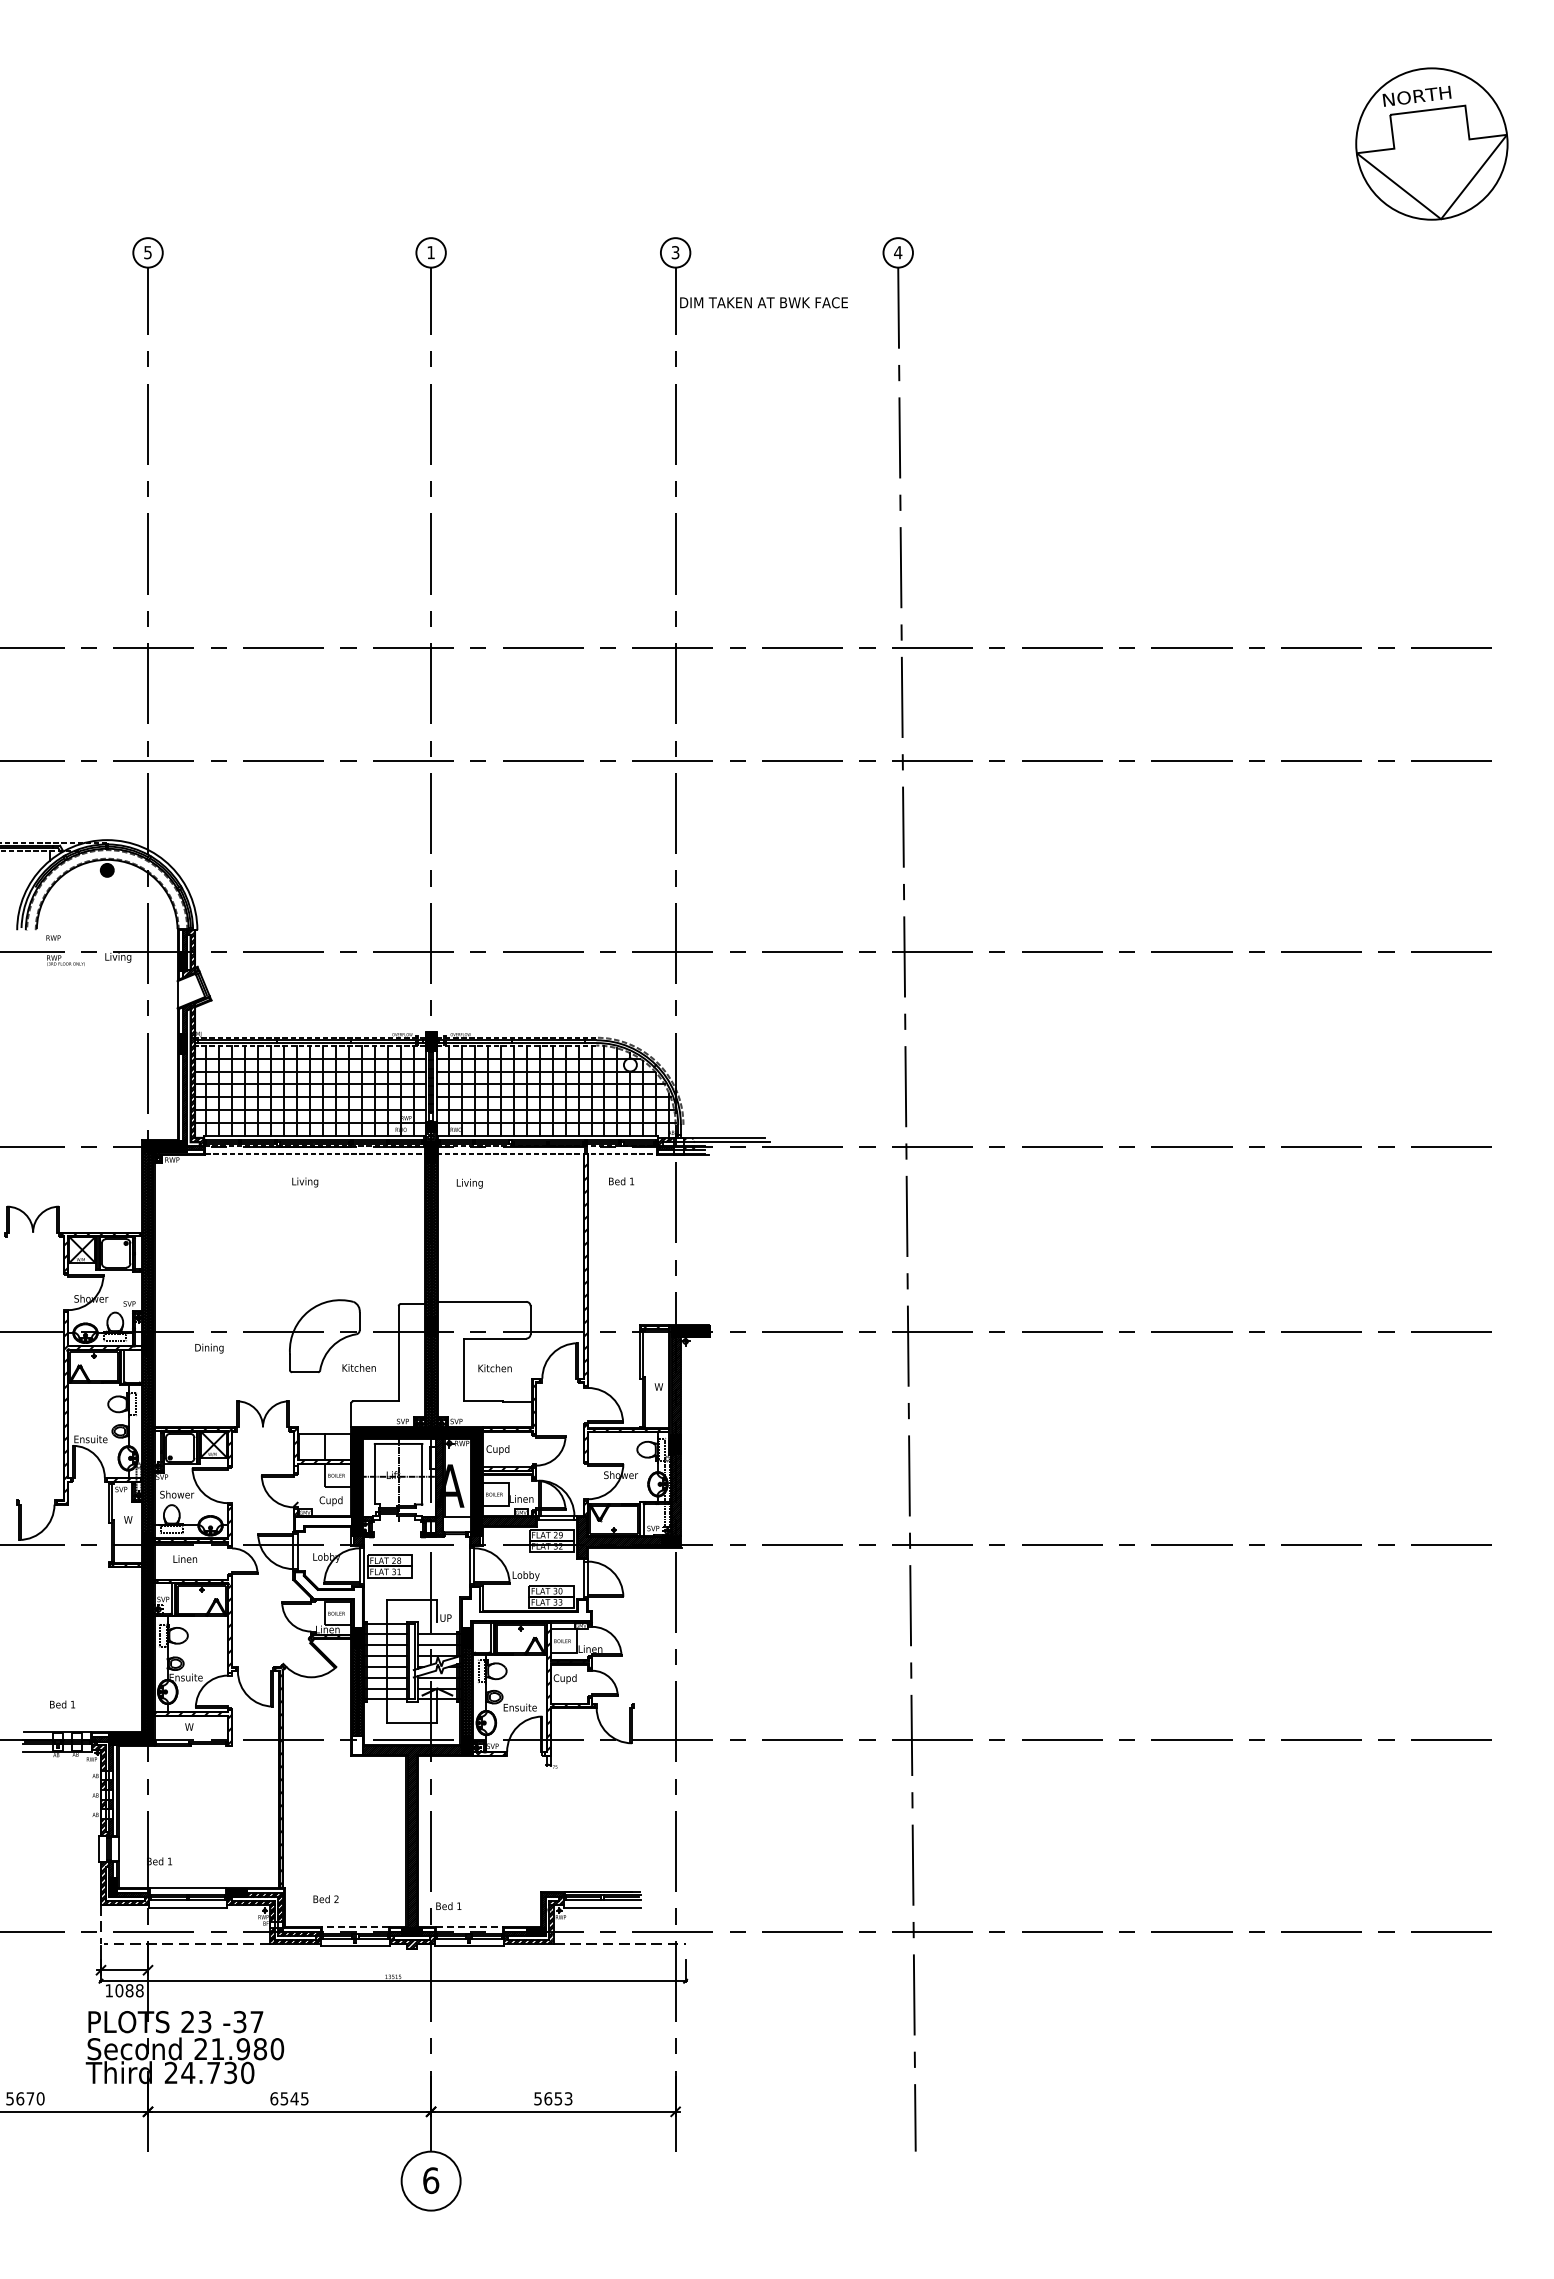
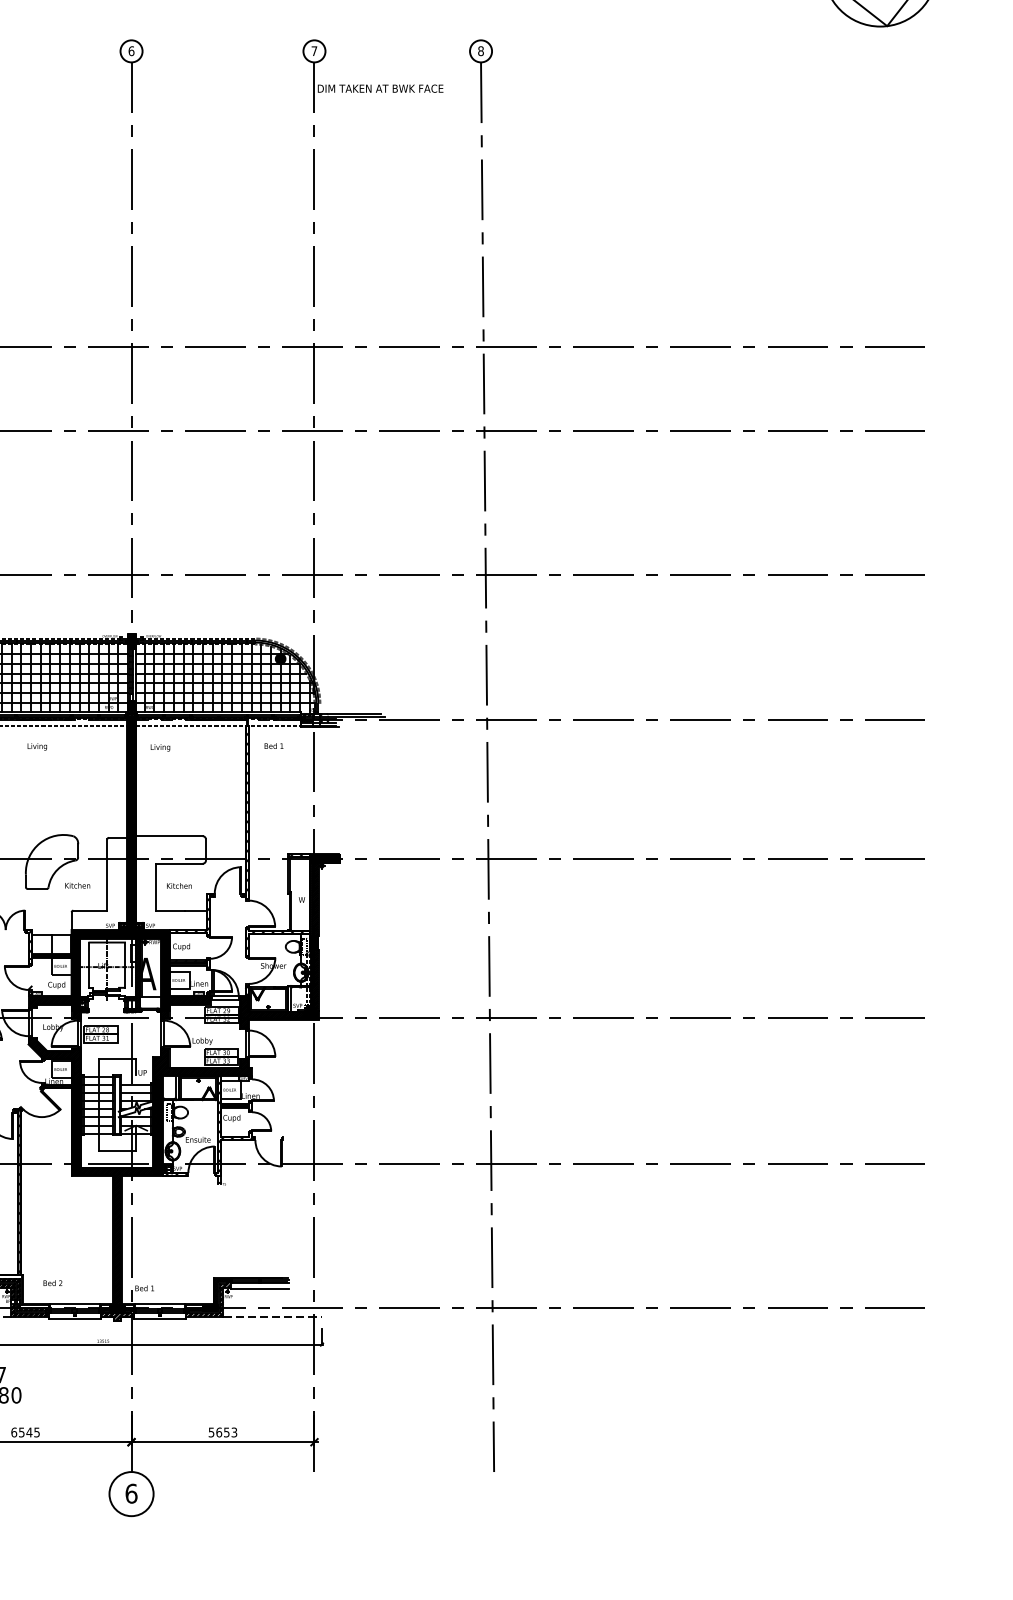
text: (431, 252) -> (131, 51), 1 -> 6
text: (675, 252) -> (314, 51), 3 -> 7
text: (898, 252) -> (481, 51), 4 -> 8
fill: (629, 1064) -> (279, 658), added
hatch: (323, 1523) -> (51, 1002), added
hatch: (328, 1600) -> (54, 1059), added
hatch: (526, 1607) -> (202, 1064), added
fill: (357, 1745) -> (76, 1168), added
line: (355, 1926) -> (74, 1303), dashed -> solid
line: (469, 1926) -> (160, 1303), dashed -> solid

